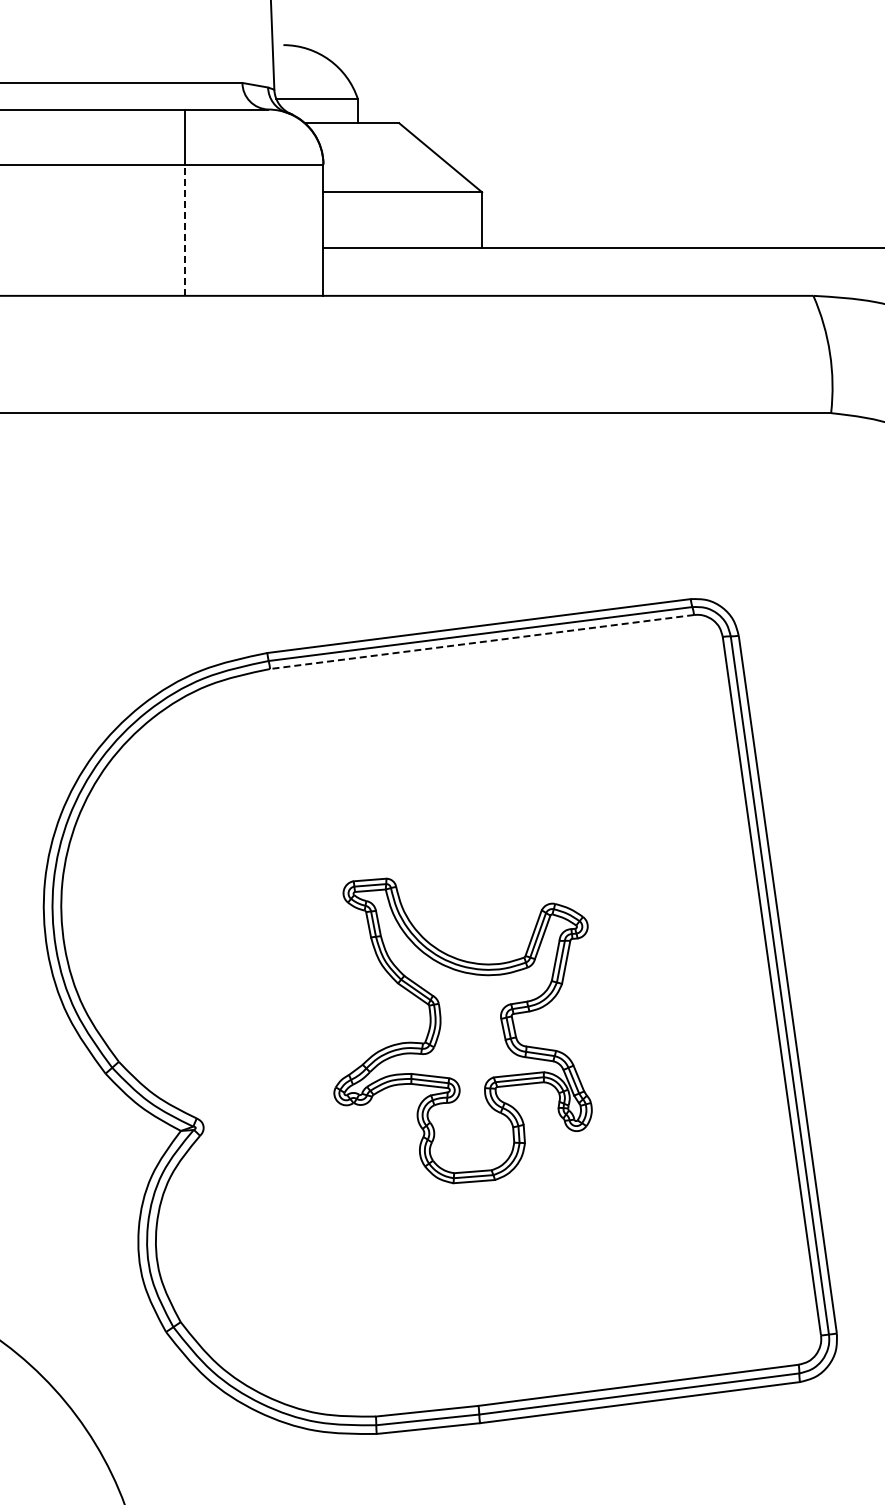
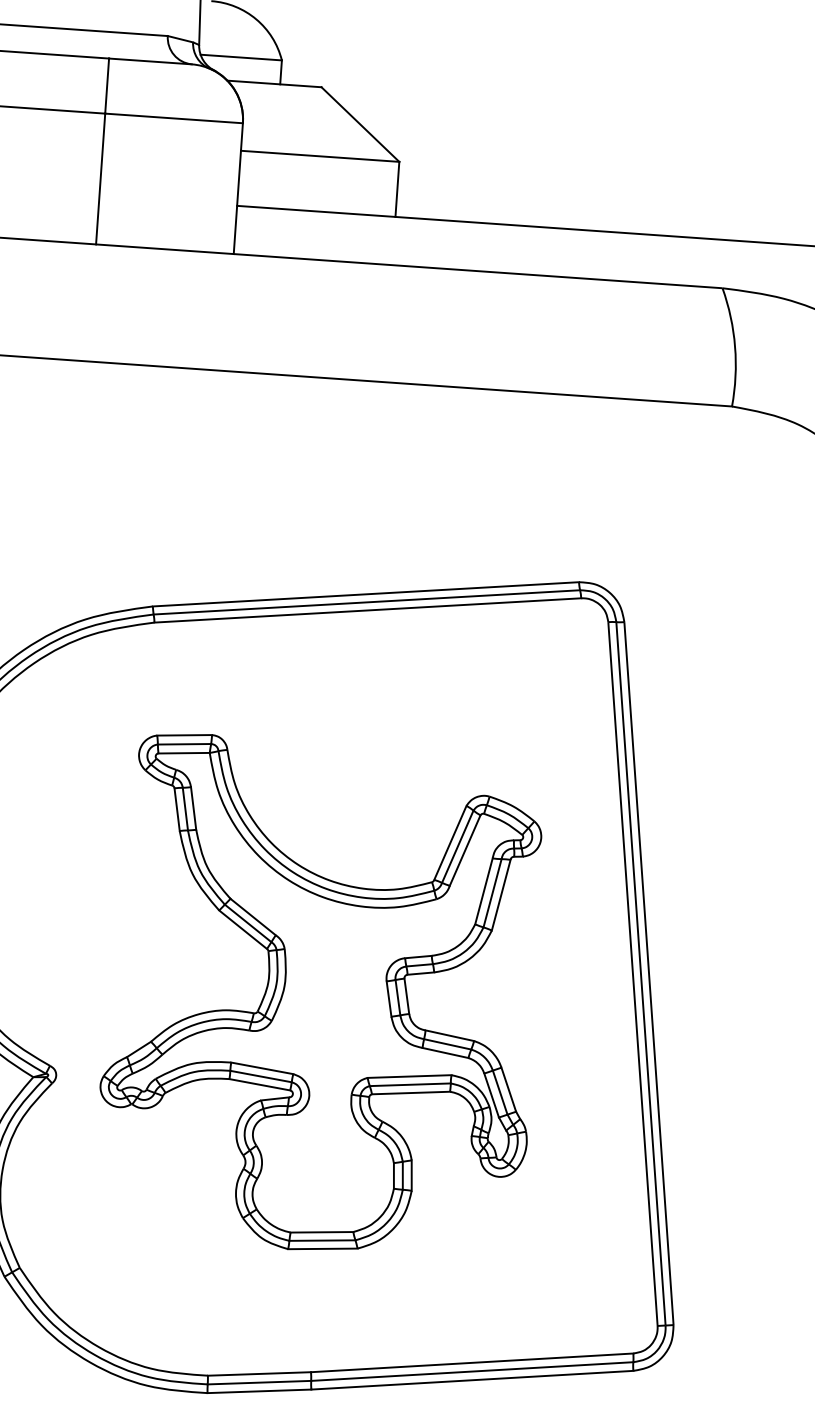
line: (185, 230) -> (100, 179), dashed -> solid
line: (482, 642) -> (368, 610), dashed -> solid
part: (462, 1030) -> (321, 996), size x1.67

